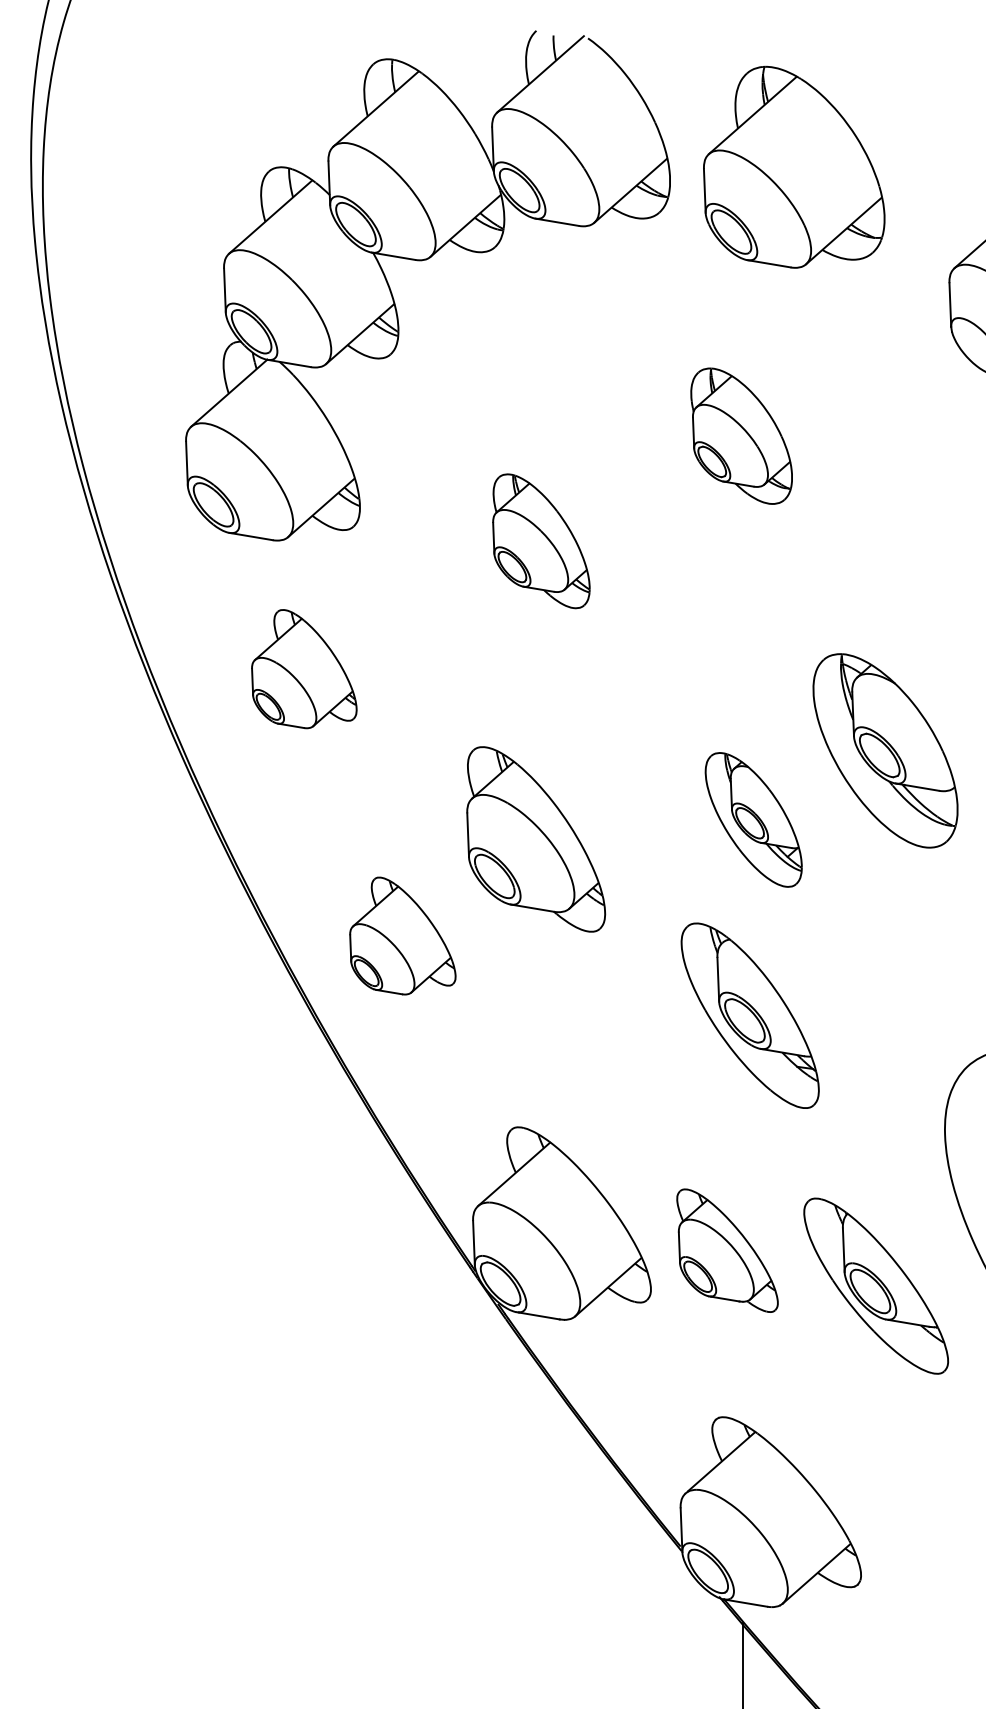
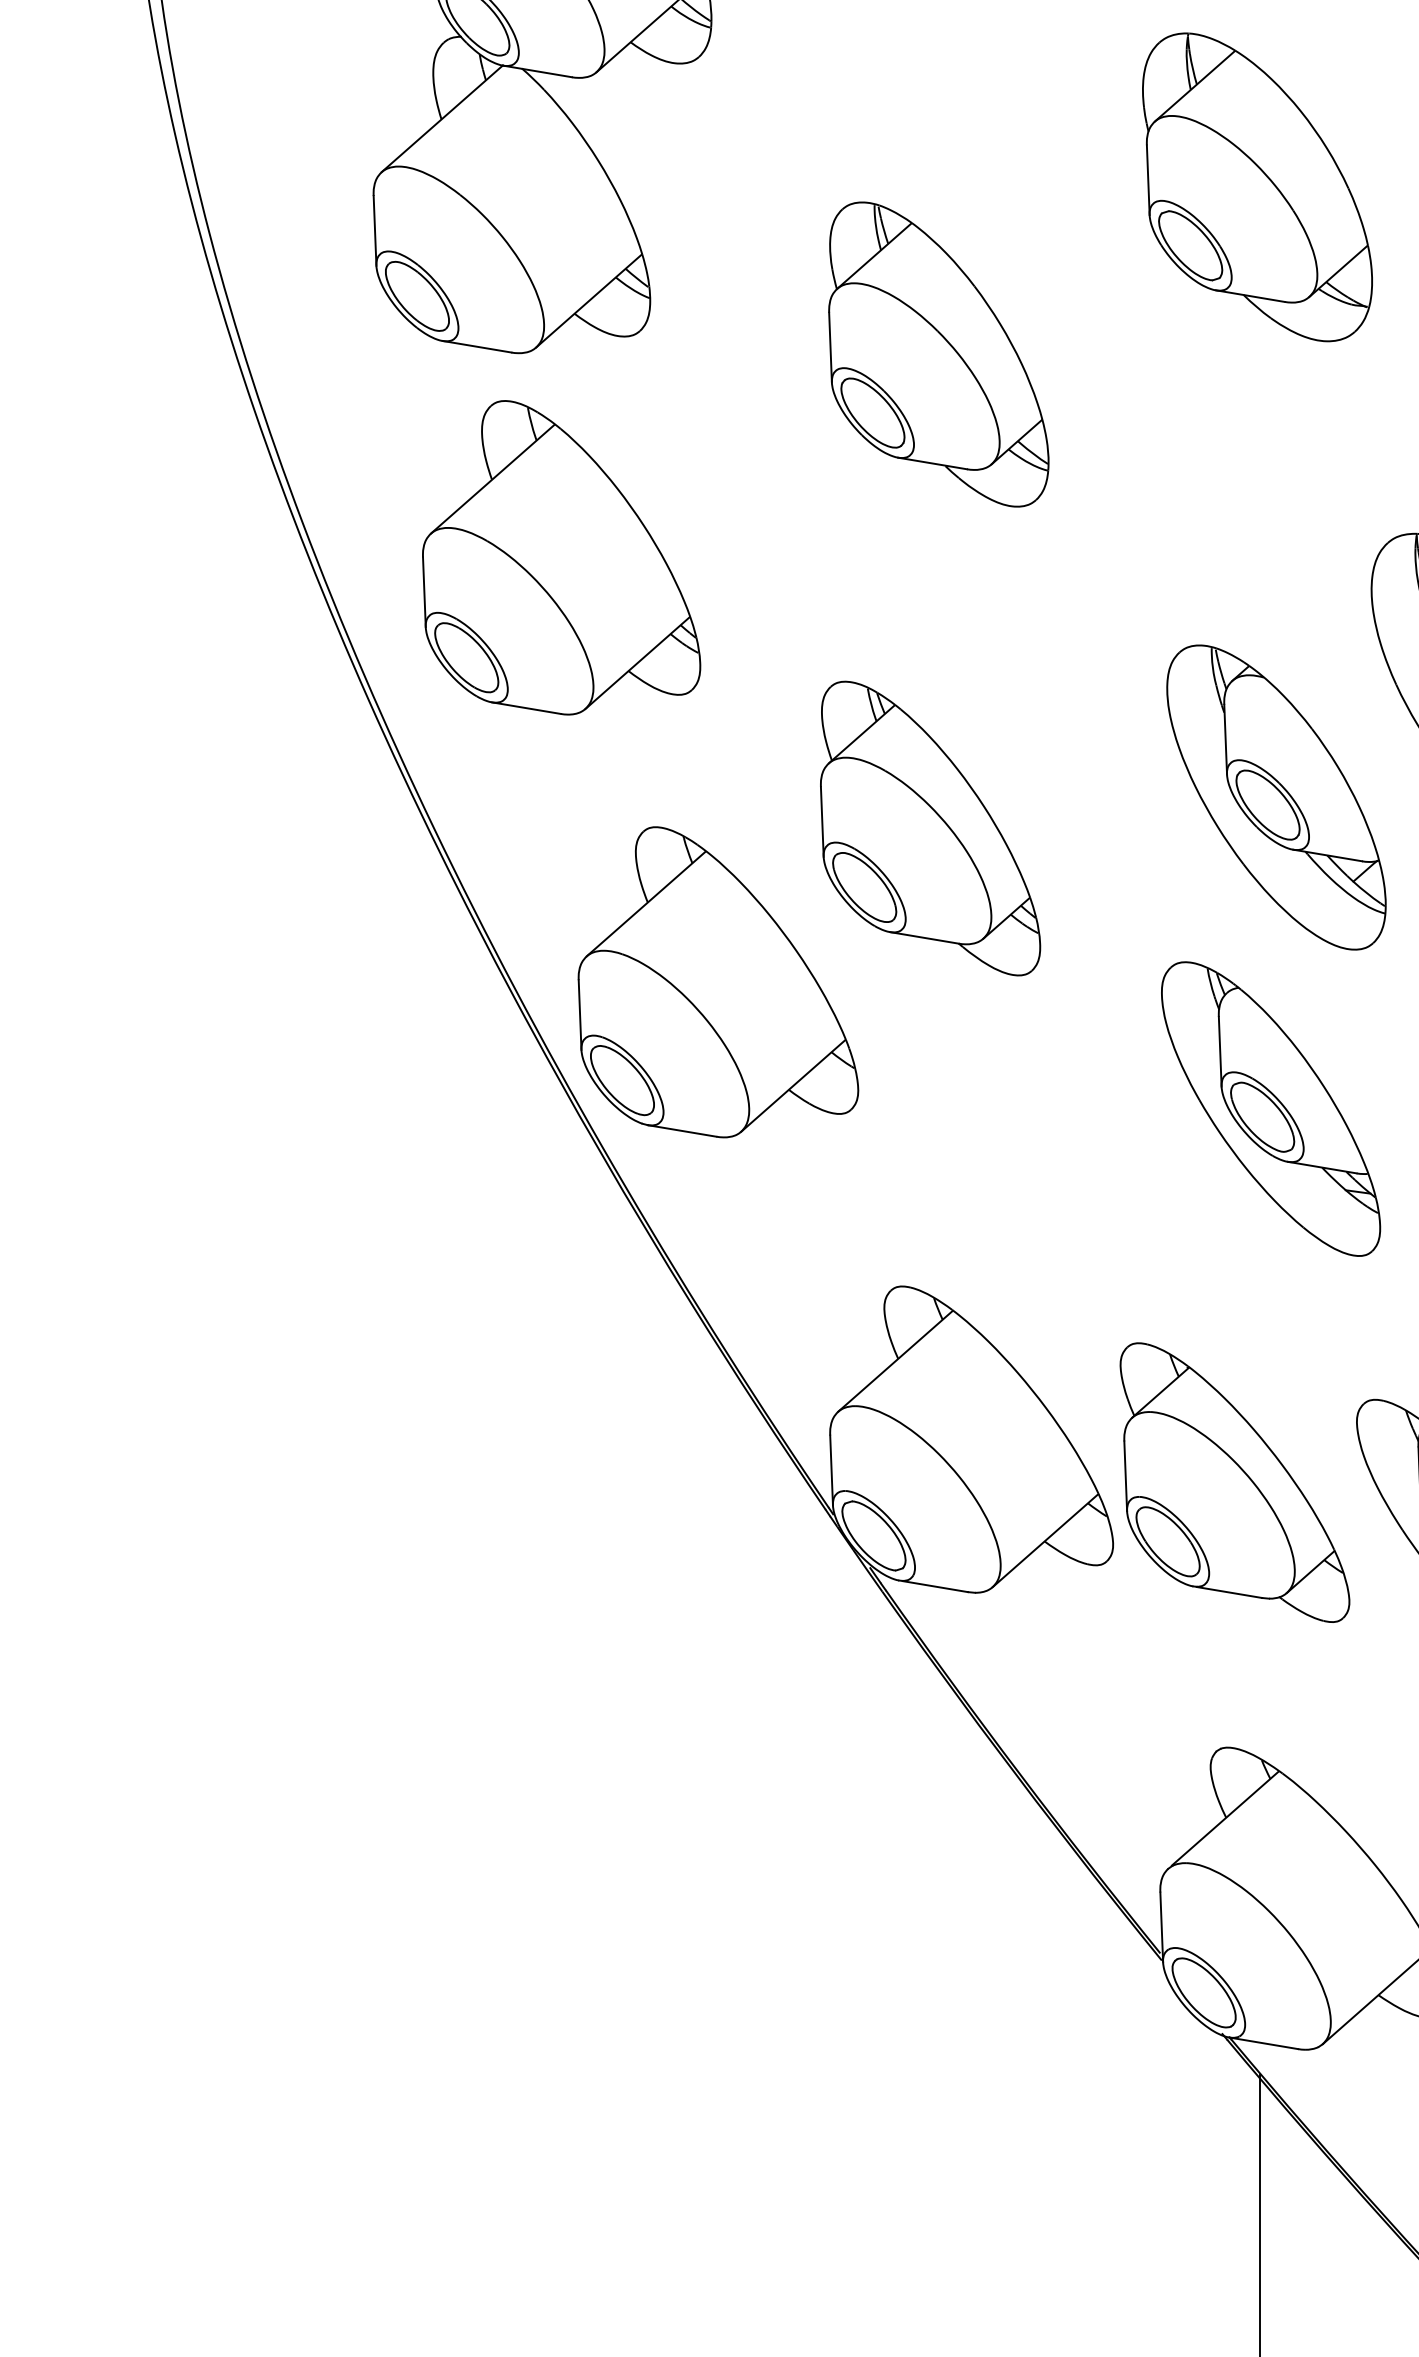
part: (741, 435) -> (1257, 186), size x1.43
part: (541, 540) -> (938, 353), size x1.43
part: (304, 668) -> (561, 556), size x1.67
part: (753, 819) -> (1276, 796), size x1.43
part: (402, 935) -> (717, 981), size x1.67
part: (727, 1250) -> (1234, 1482), size x1.43

